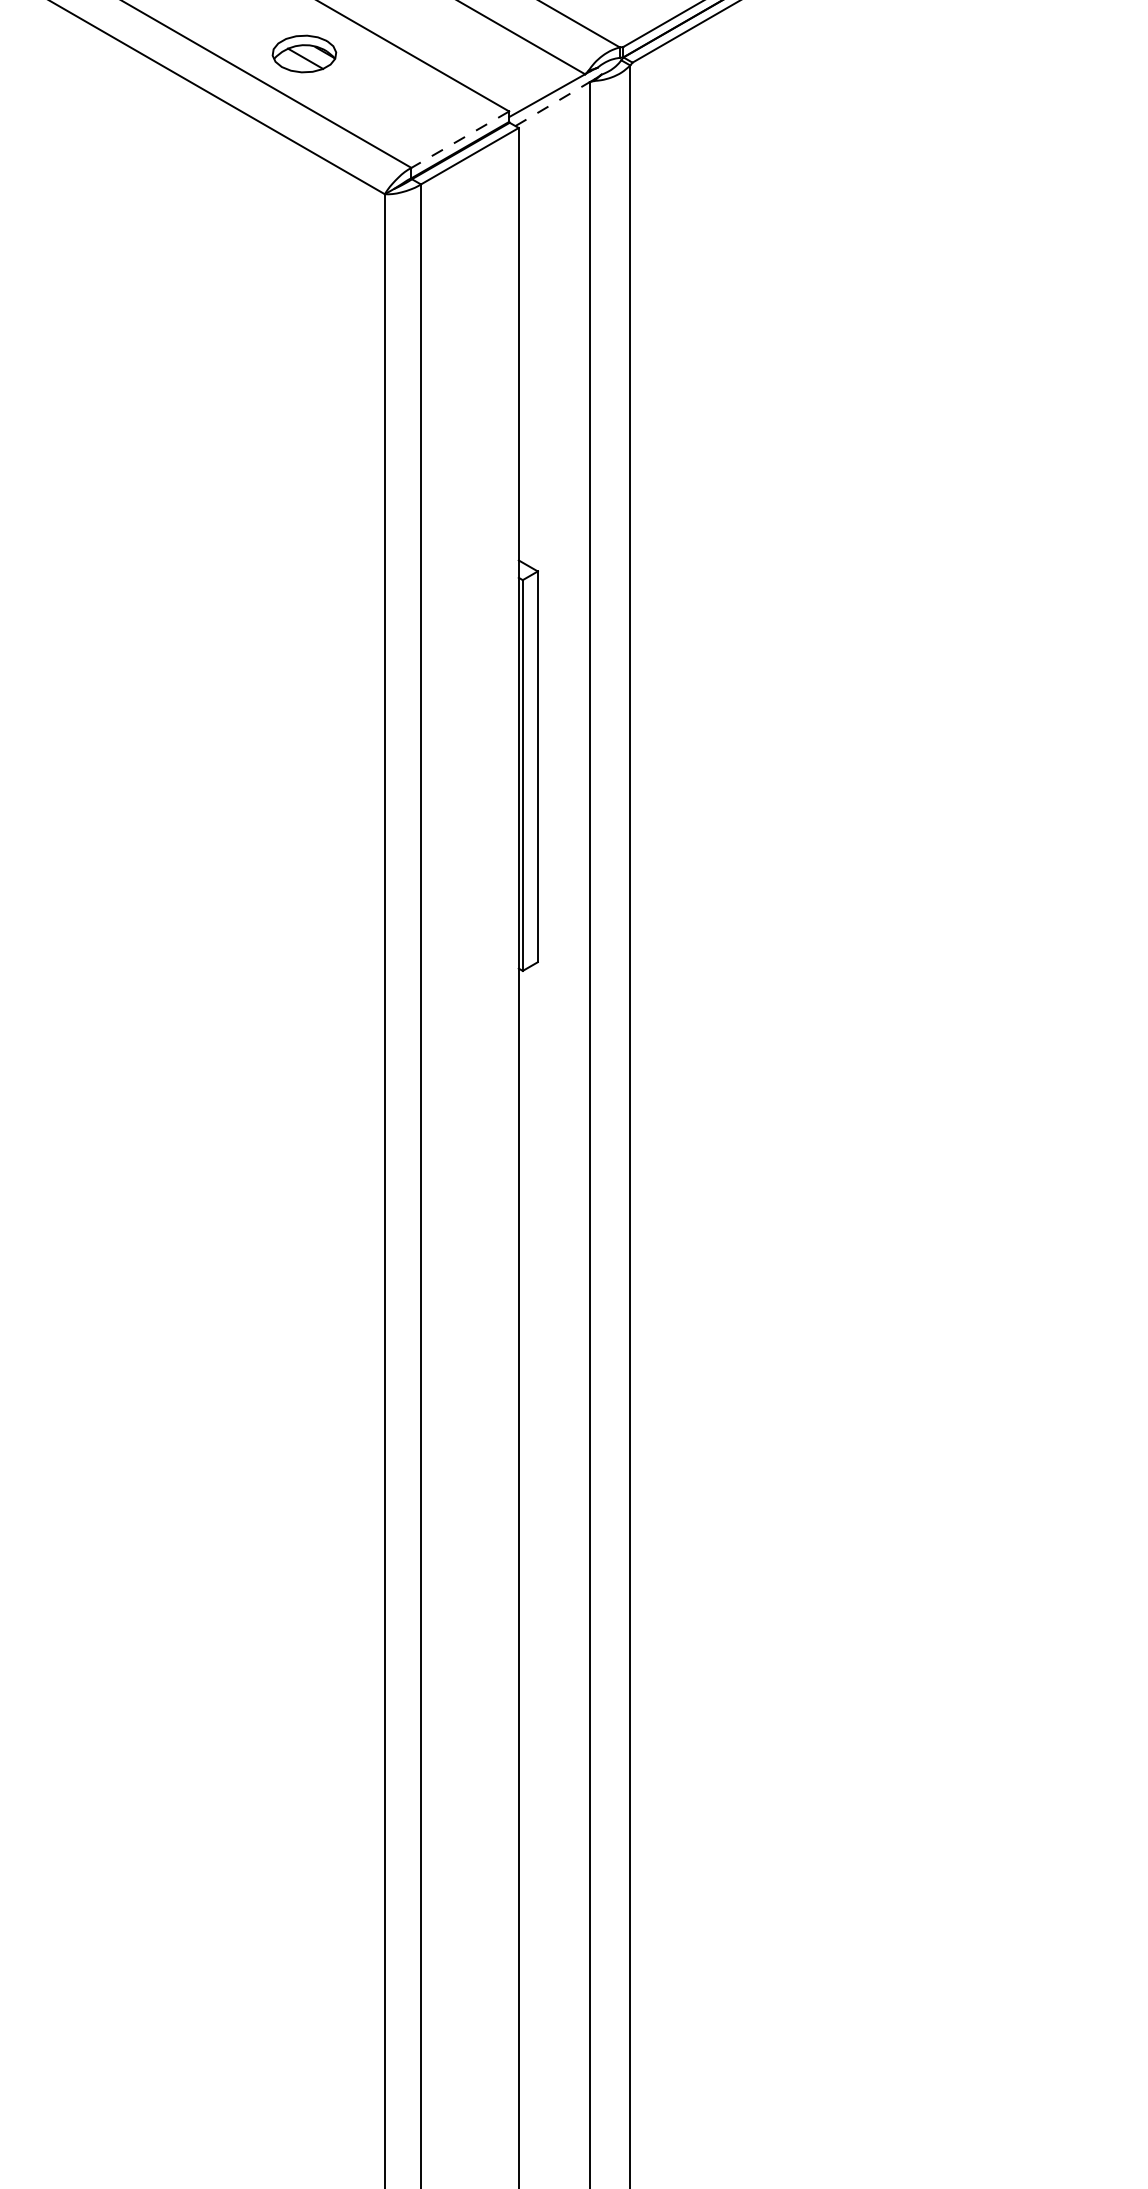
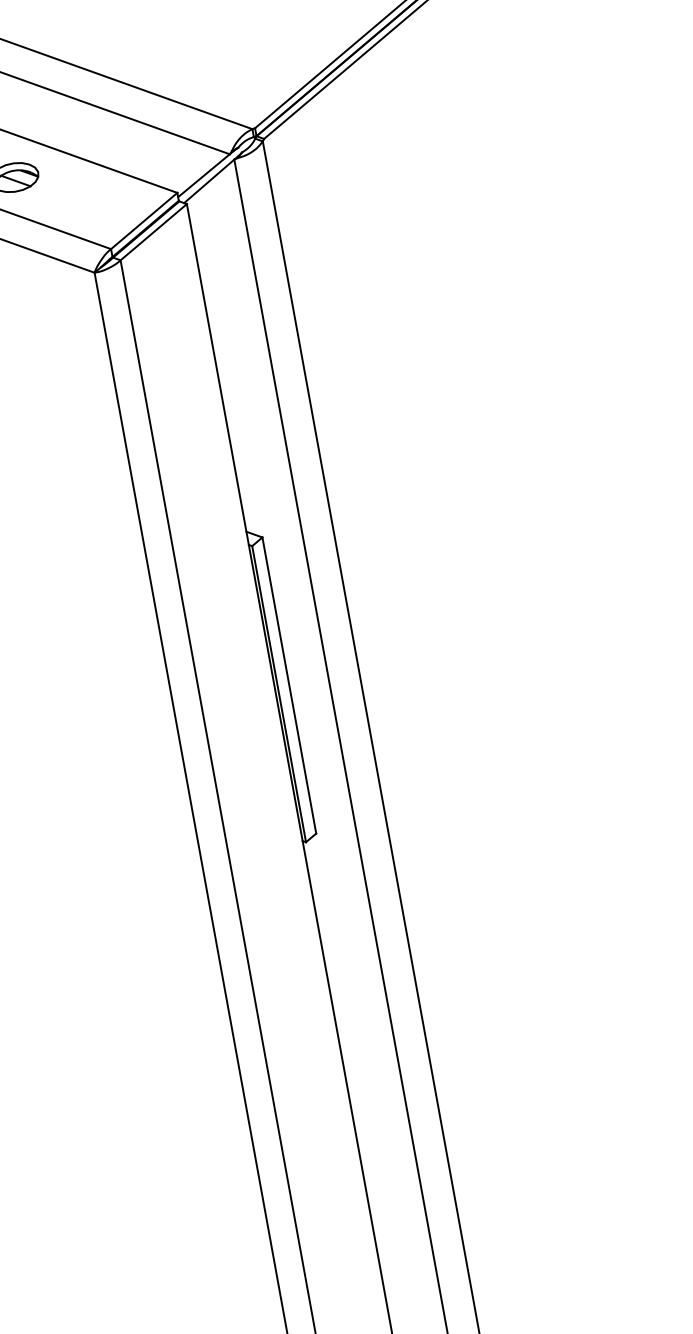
line: (553, 103) -> (209, 180), dashed -> solid
line: (459, 139) -> (143, 220), dashed -> solid

